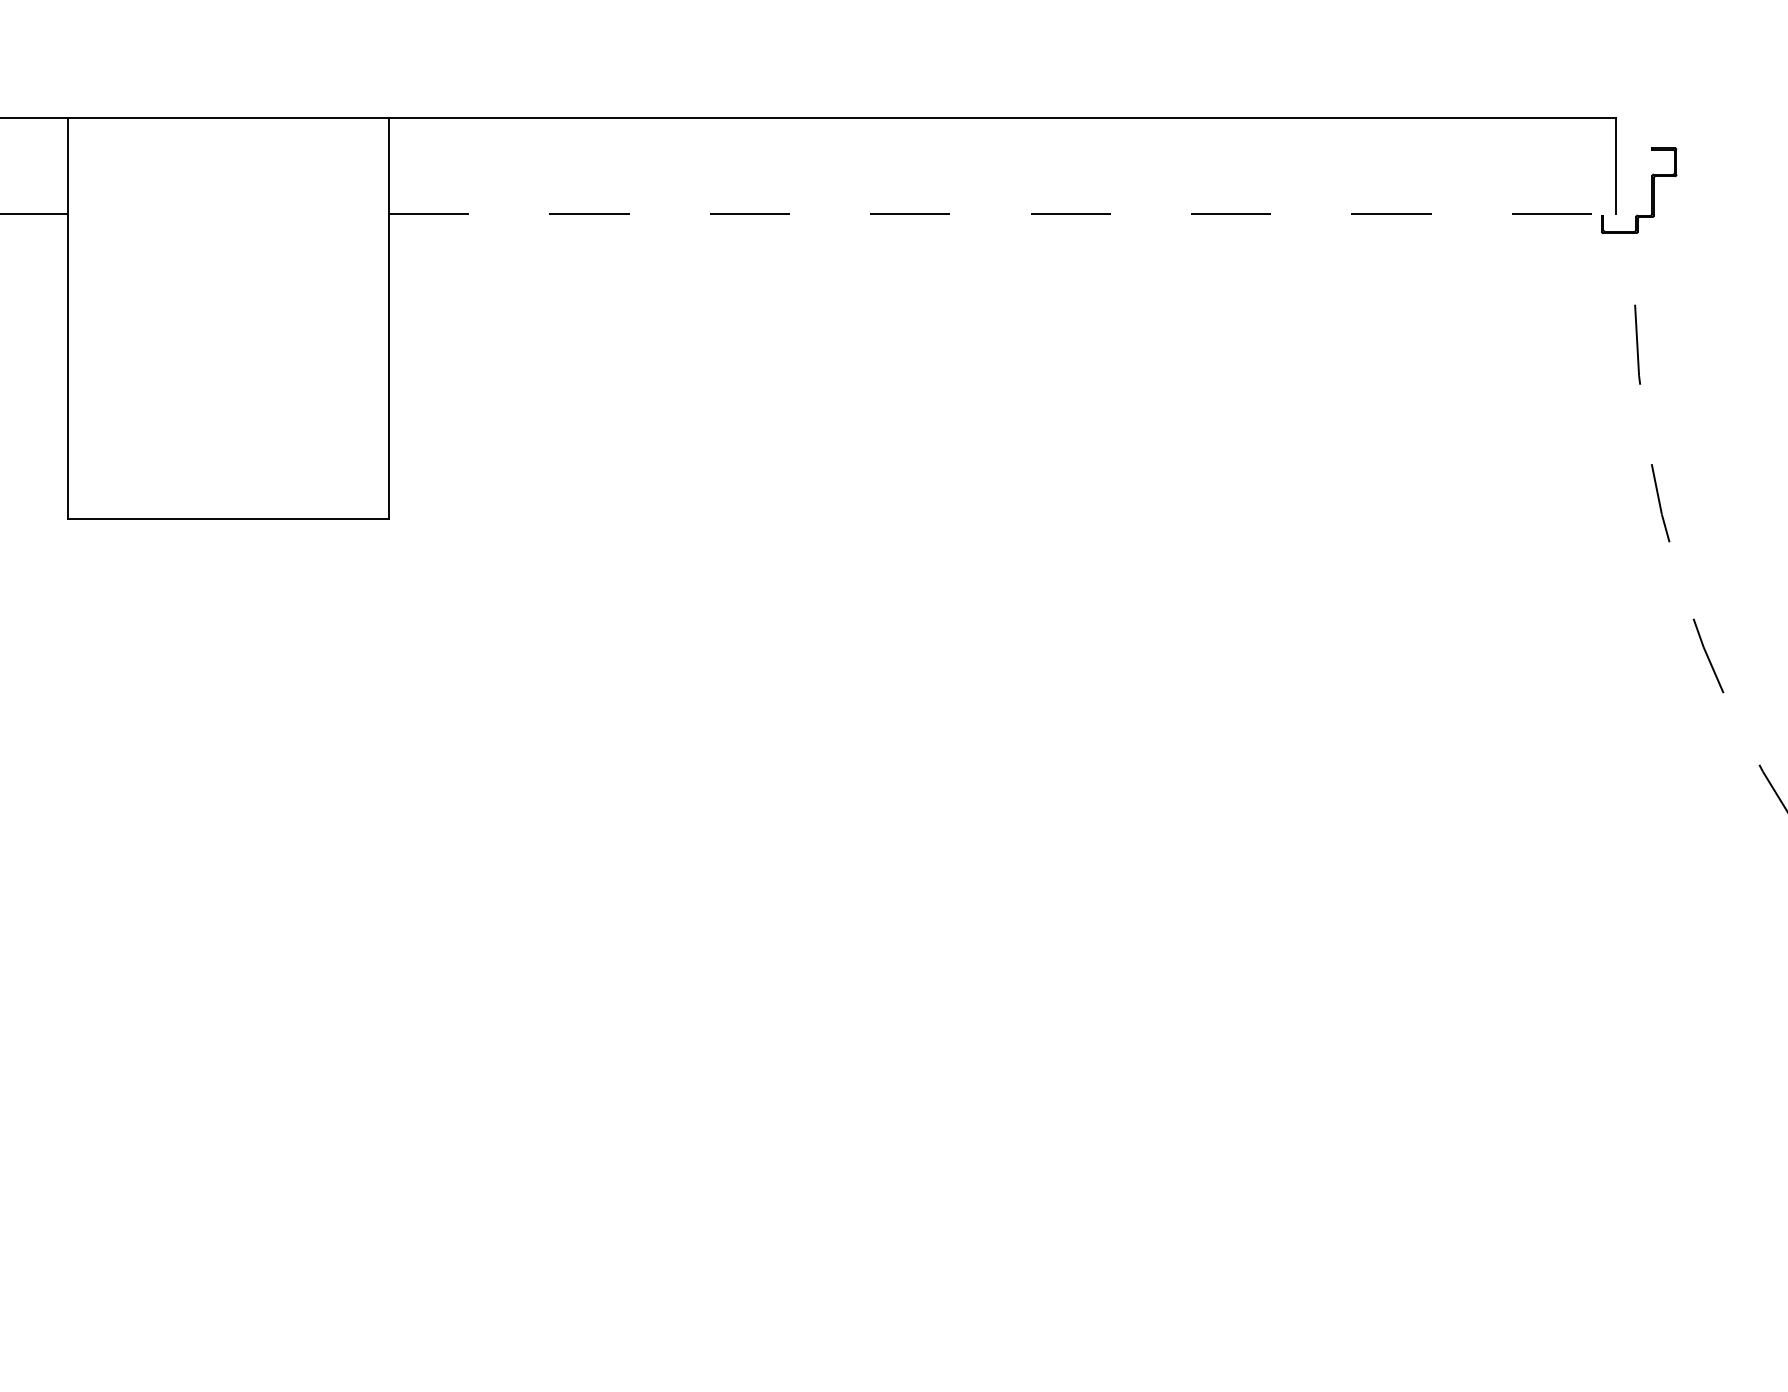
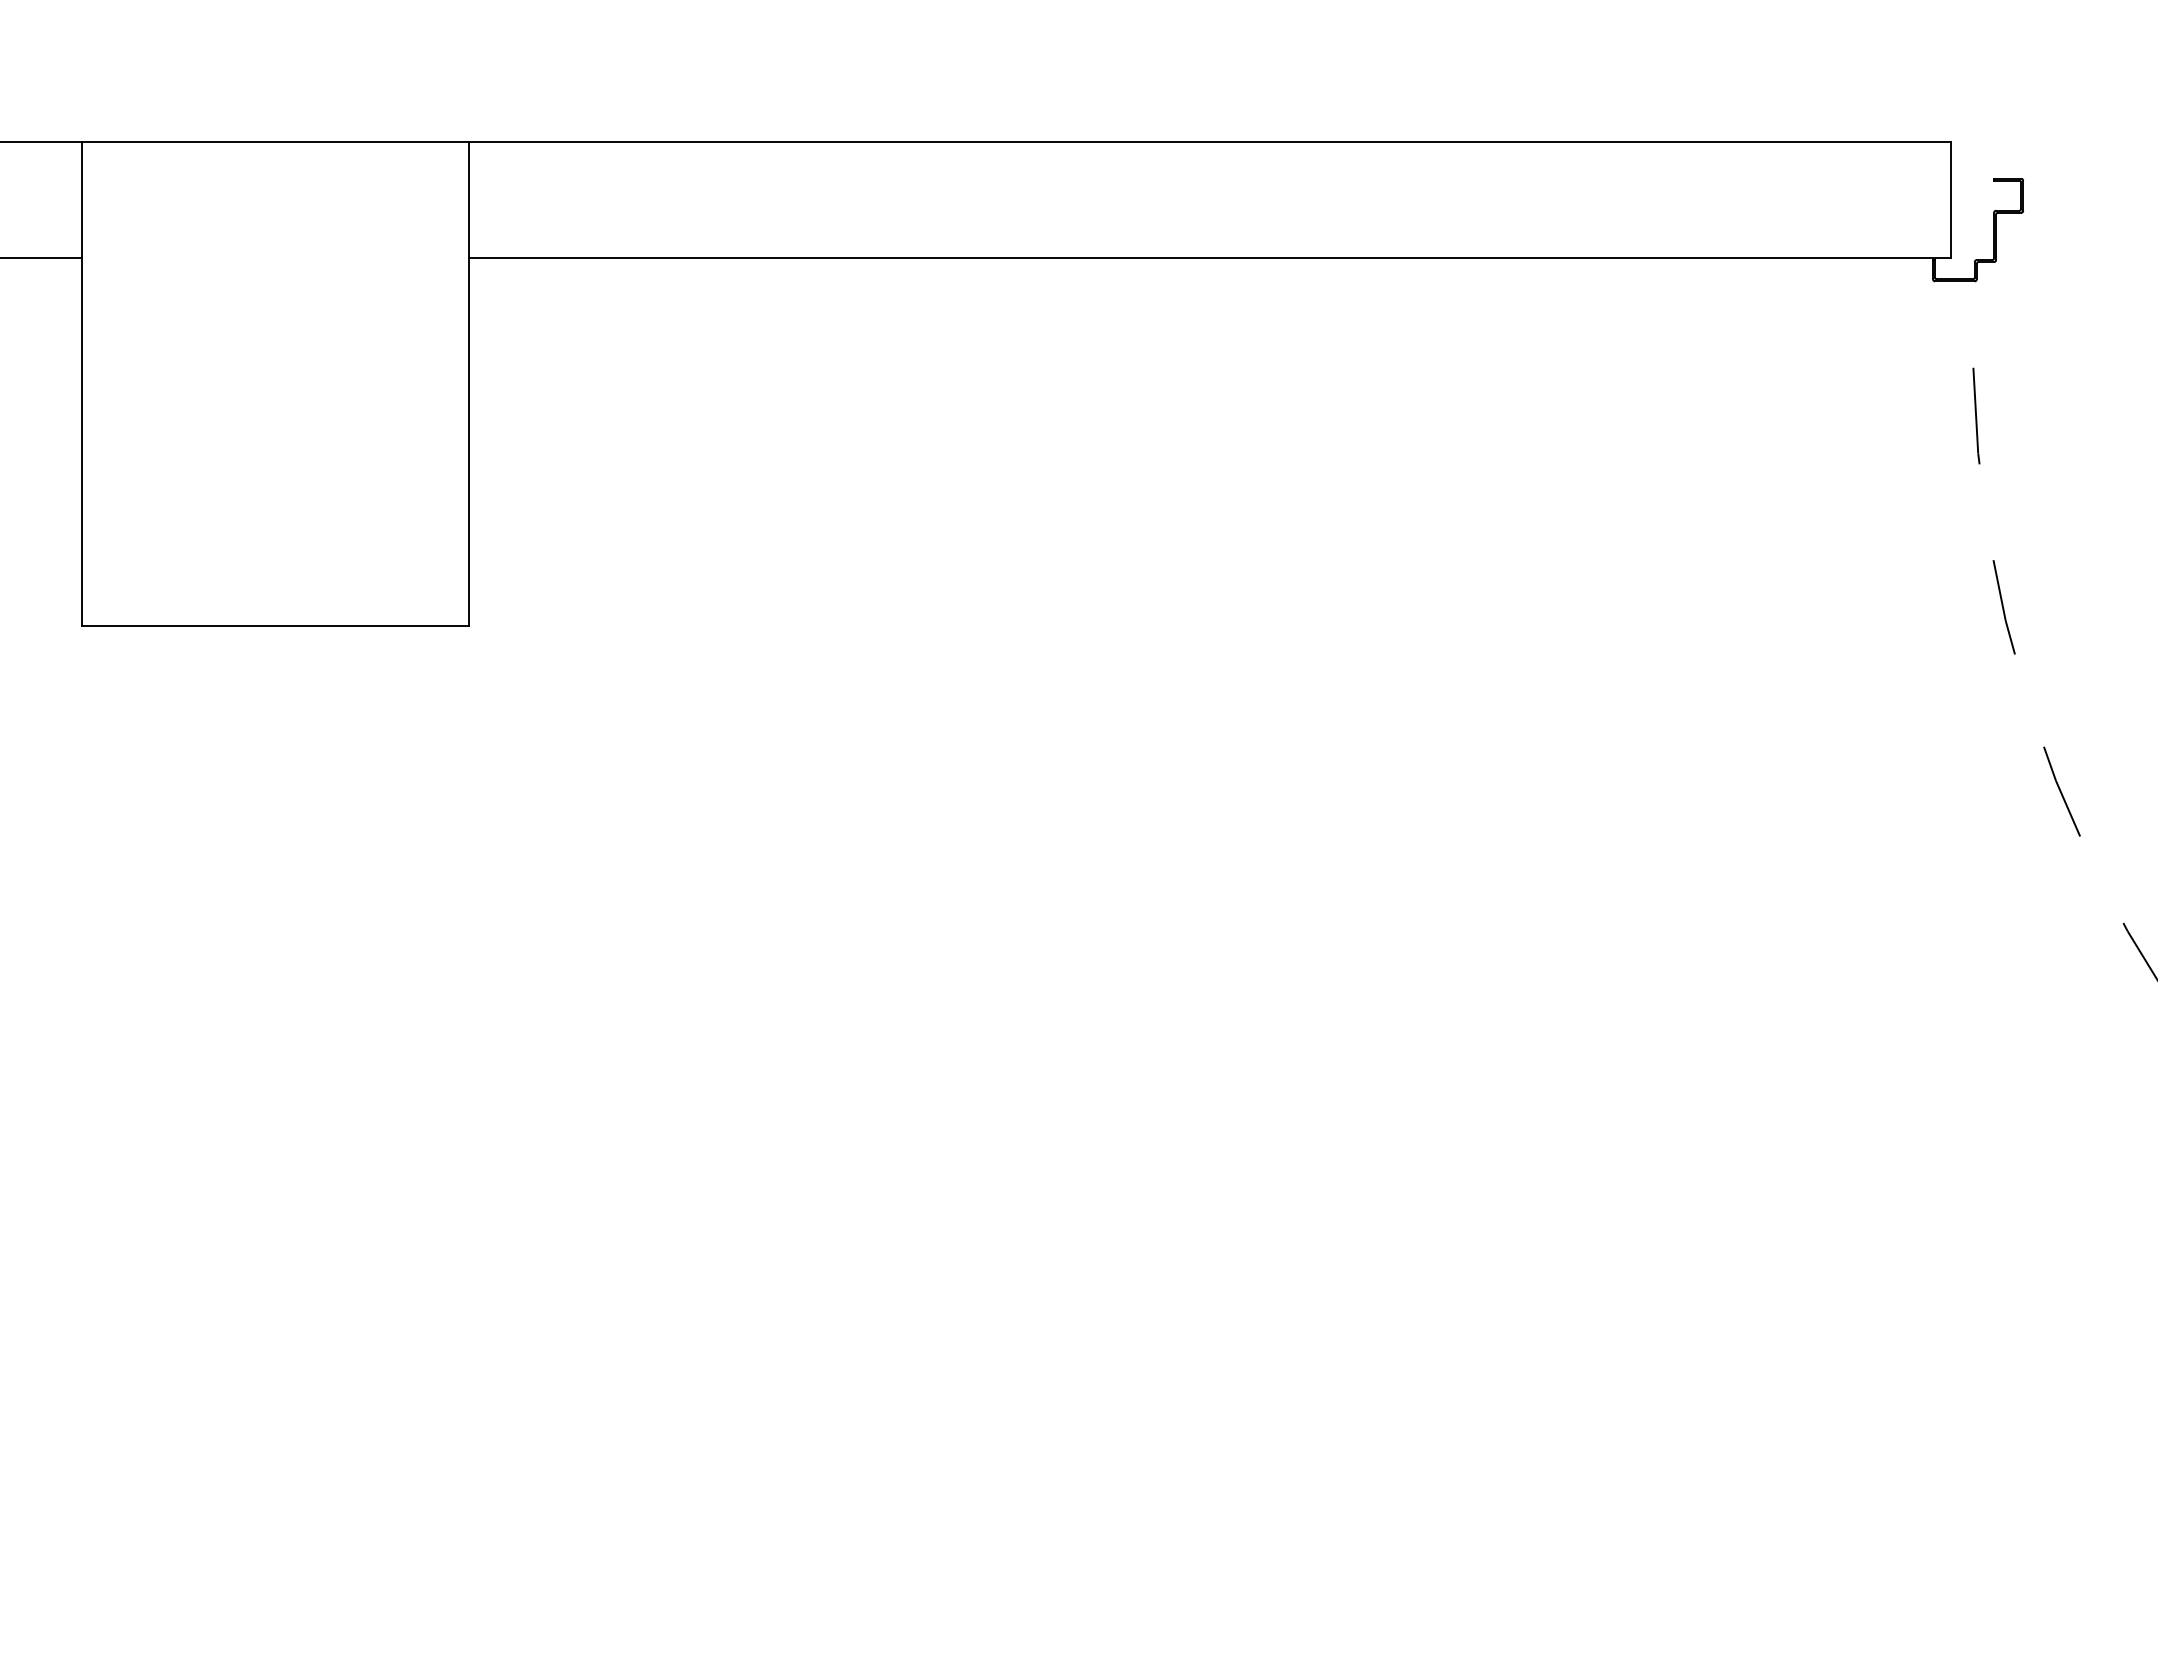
line: (1002, 214) -> (1209, 258), dashed -> solid

